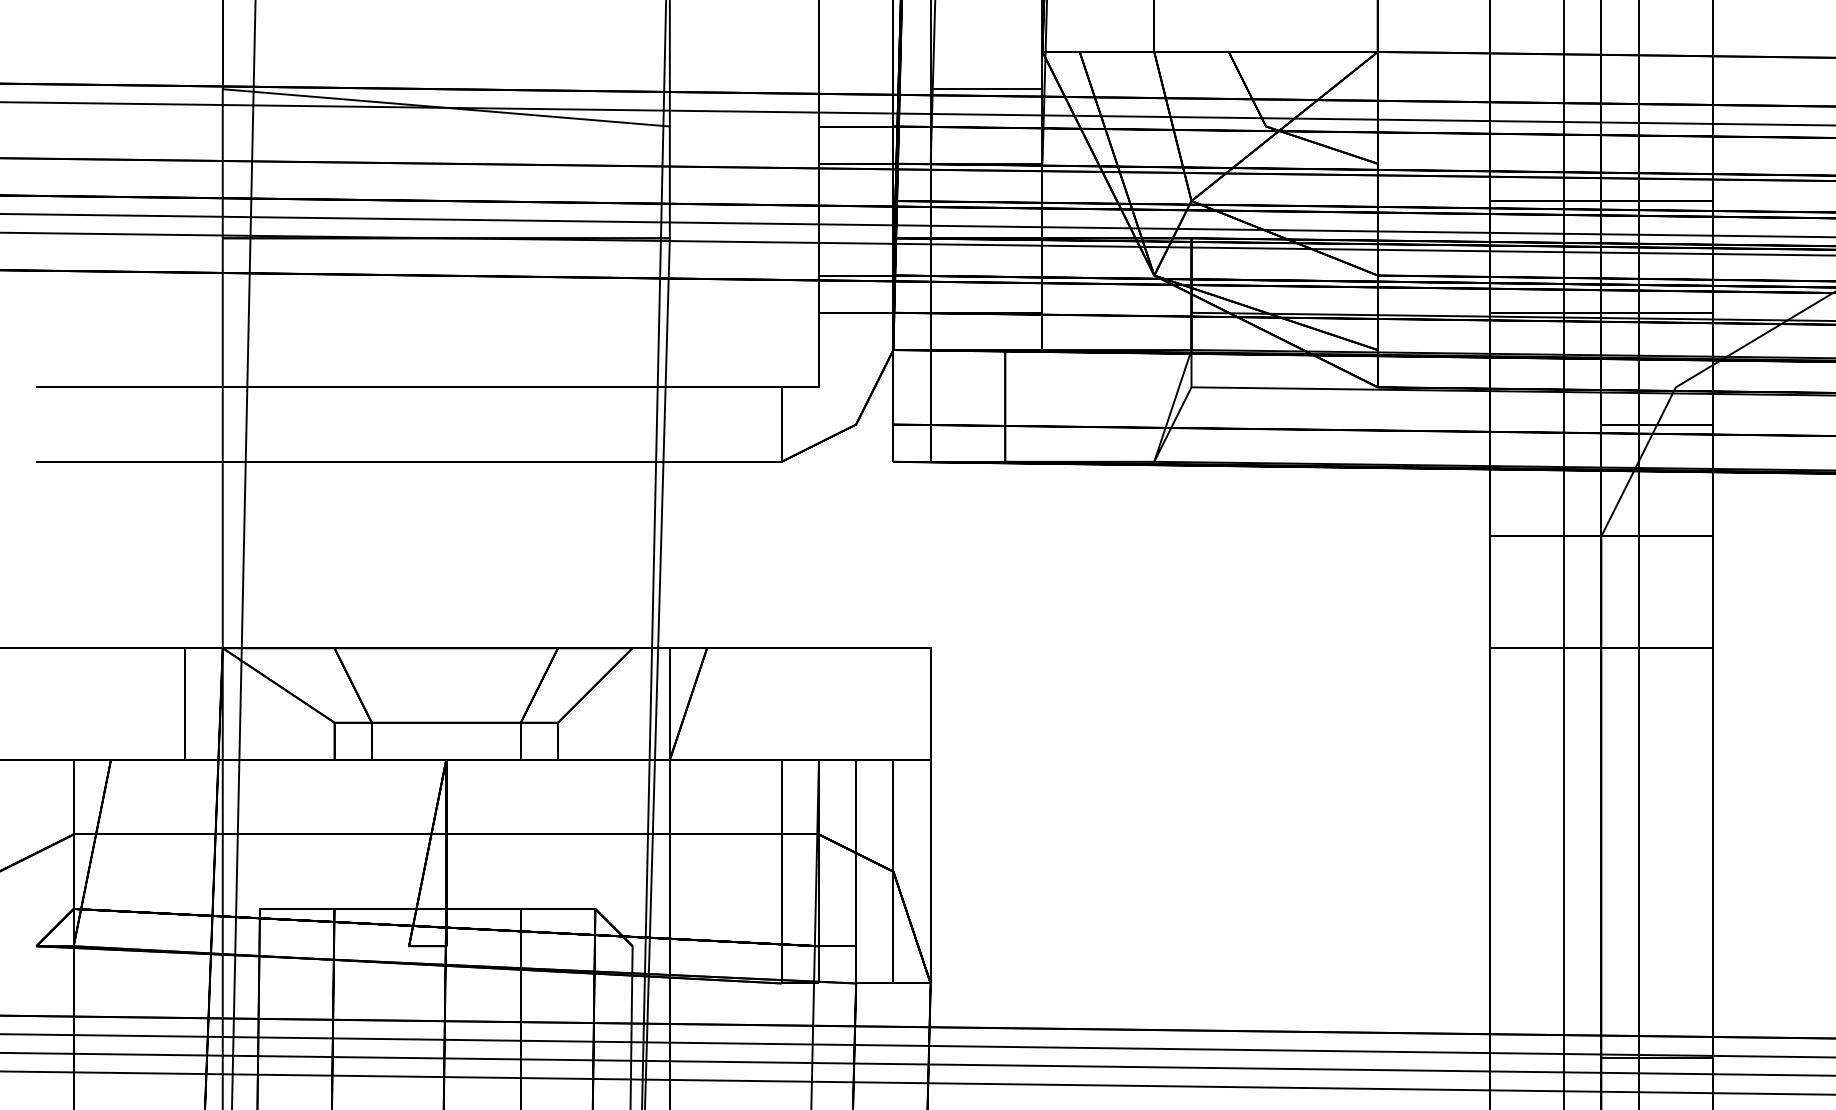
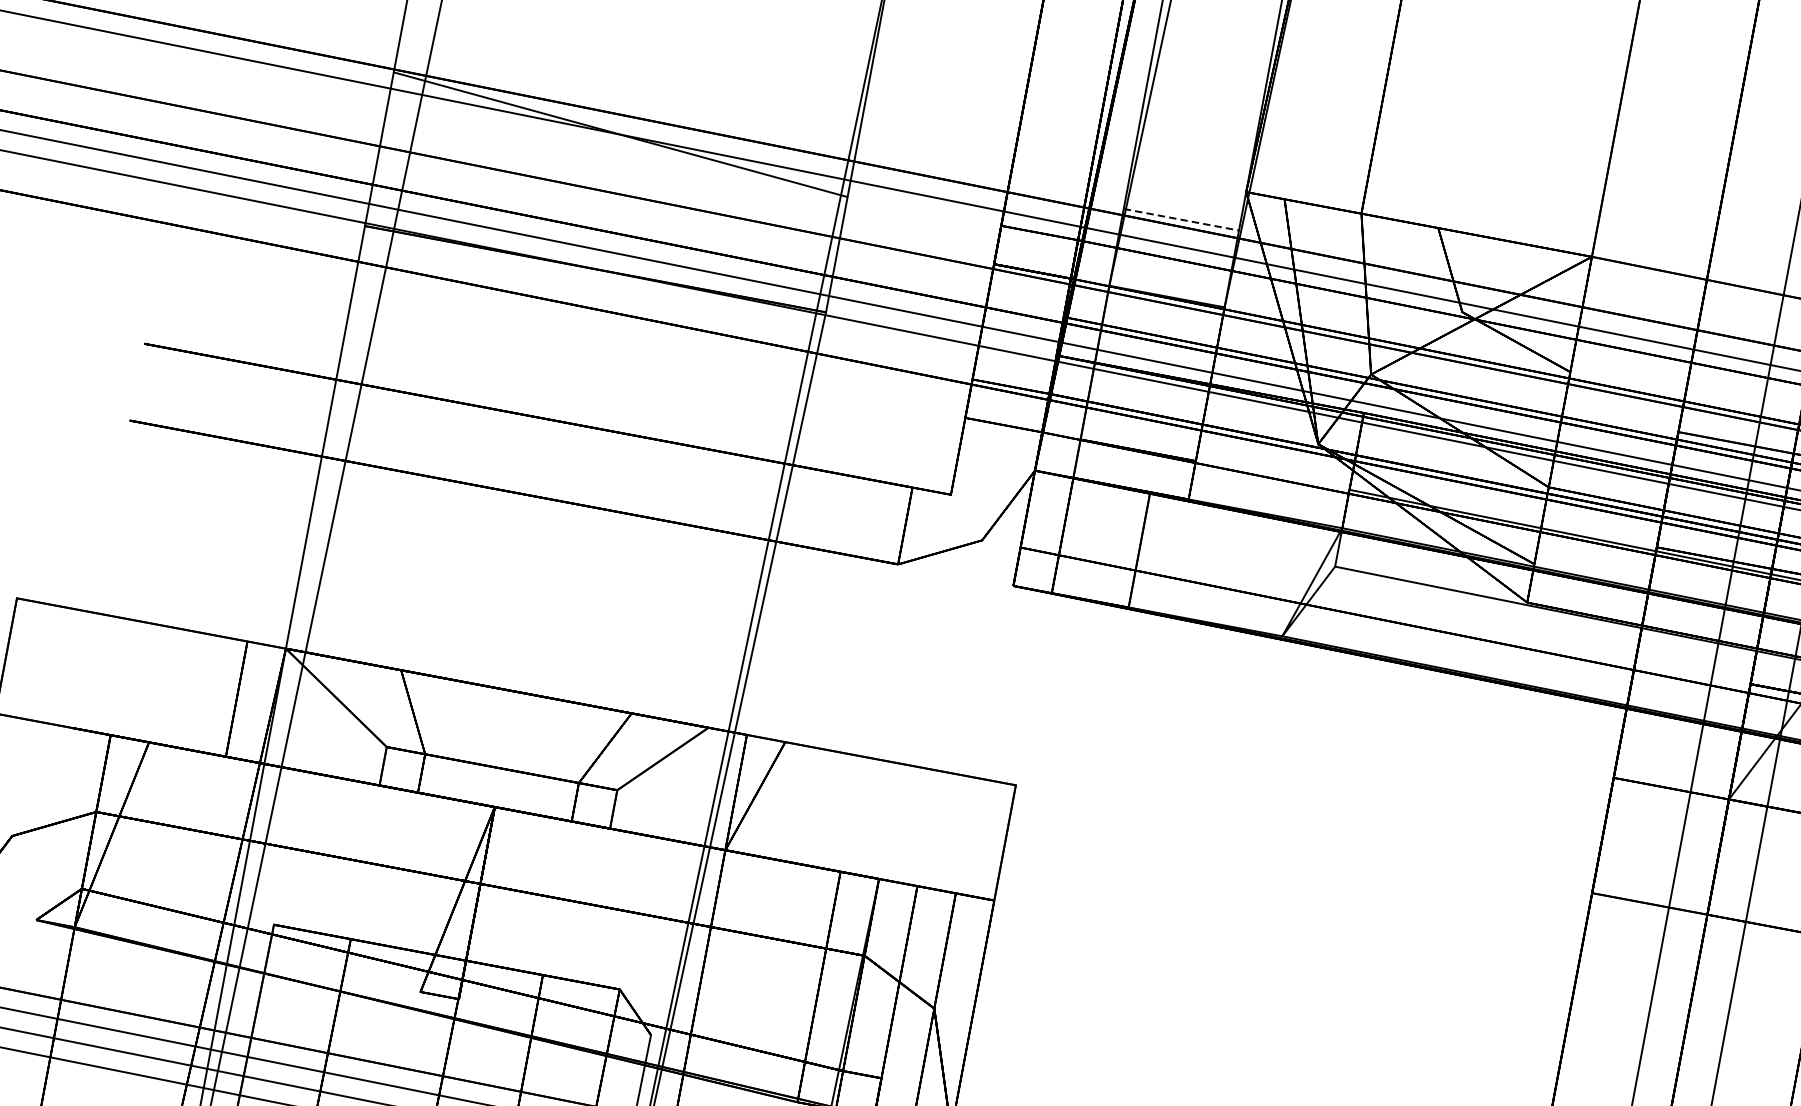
line: (986, 89) -> (1181, 220), solid -> dashed

